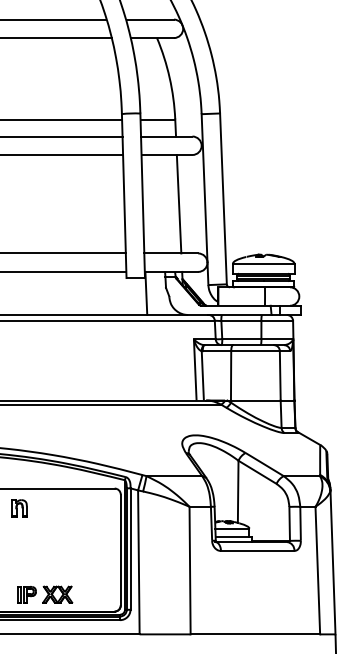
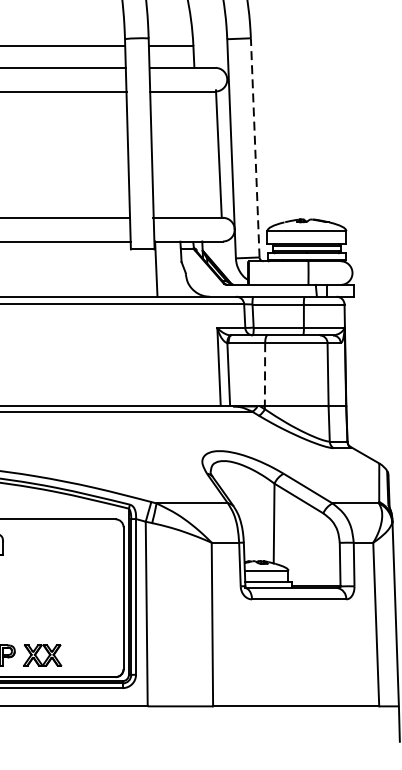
line: (223, 198) -> (255, 147), solid -> dashed
line: (178, 204) -> (218, 153), moved
line: (231, 375) -> (265, 374), solid -> dashed

